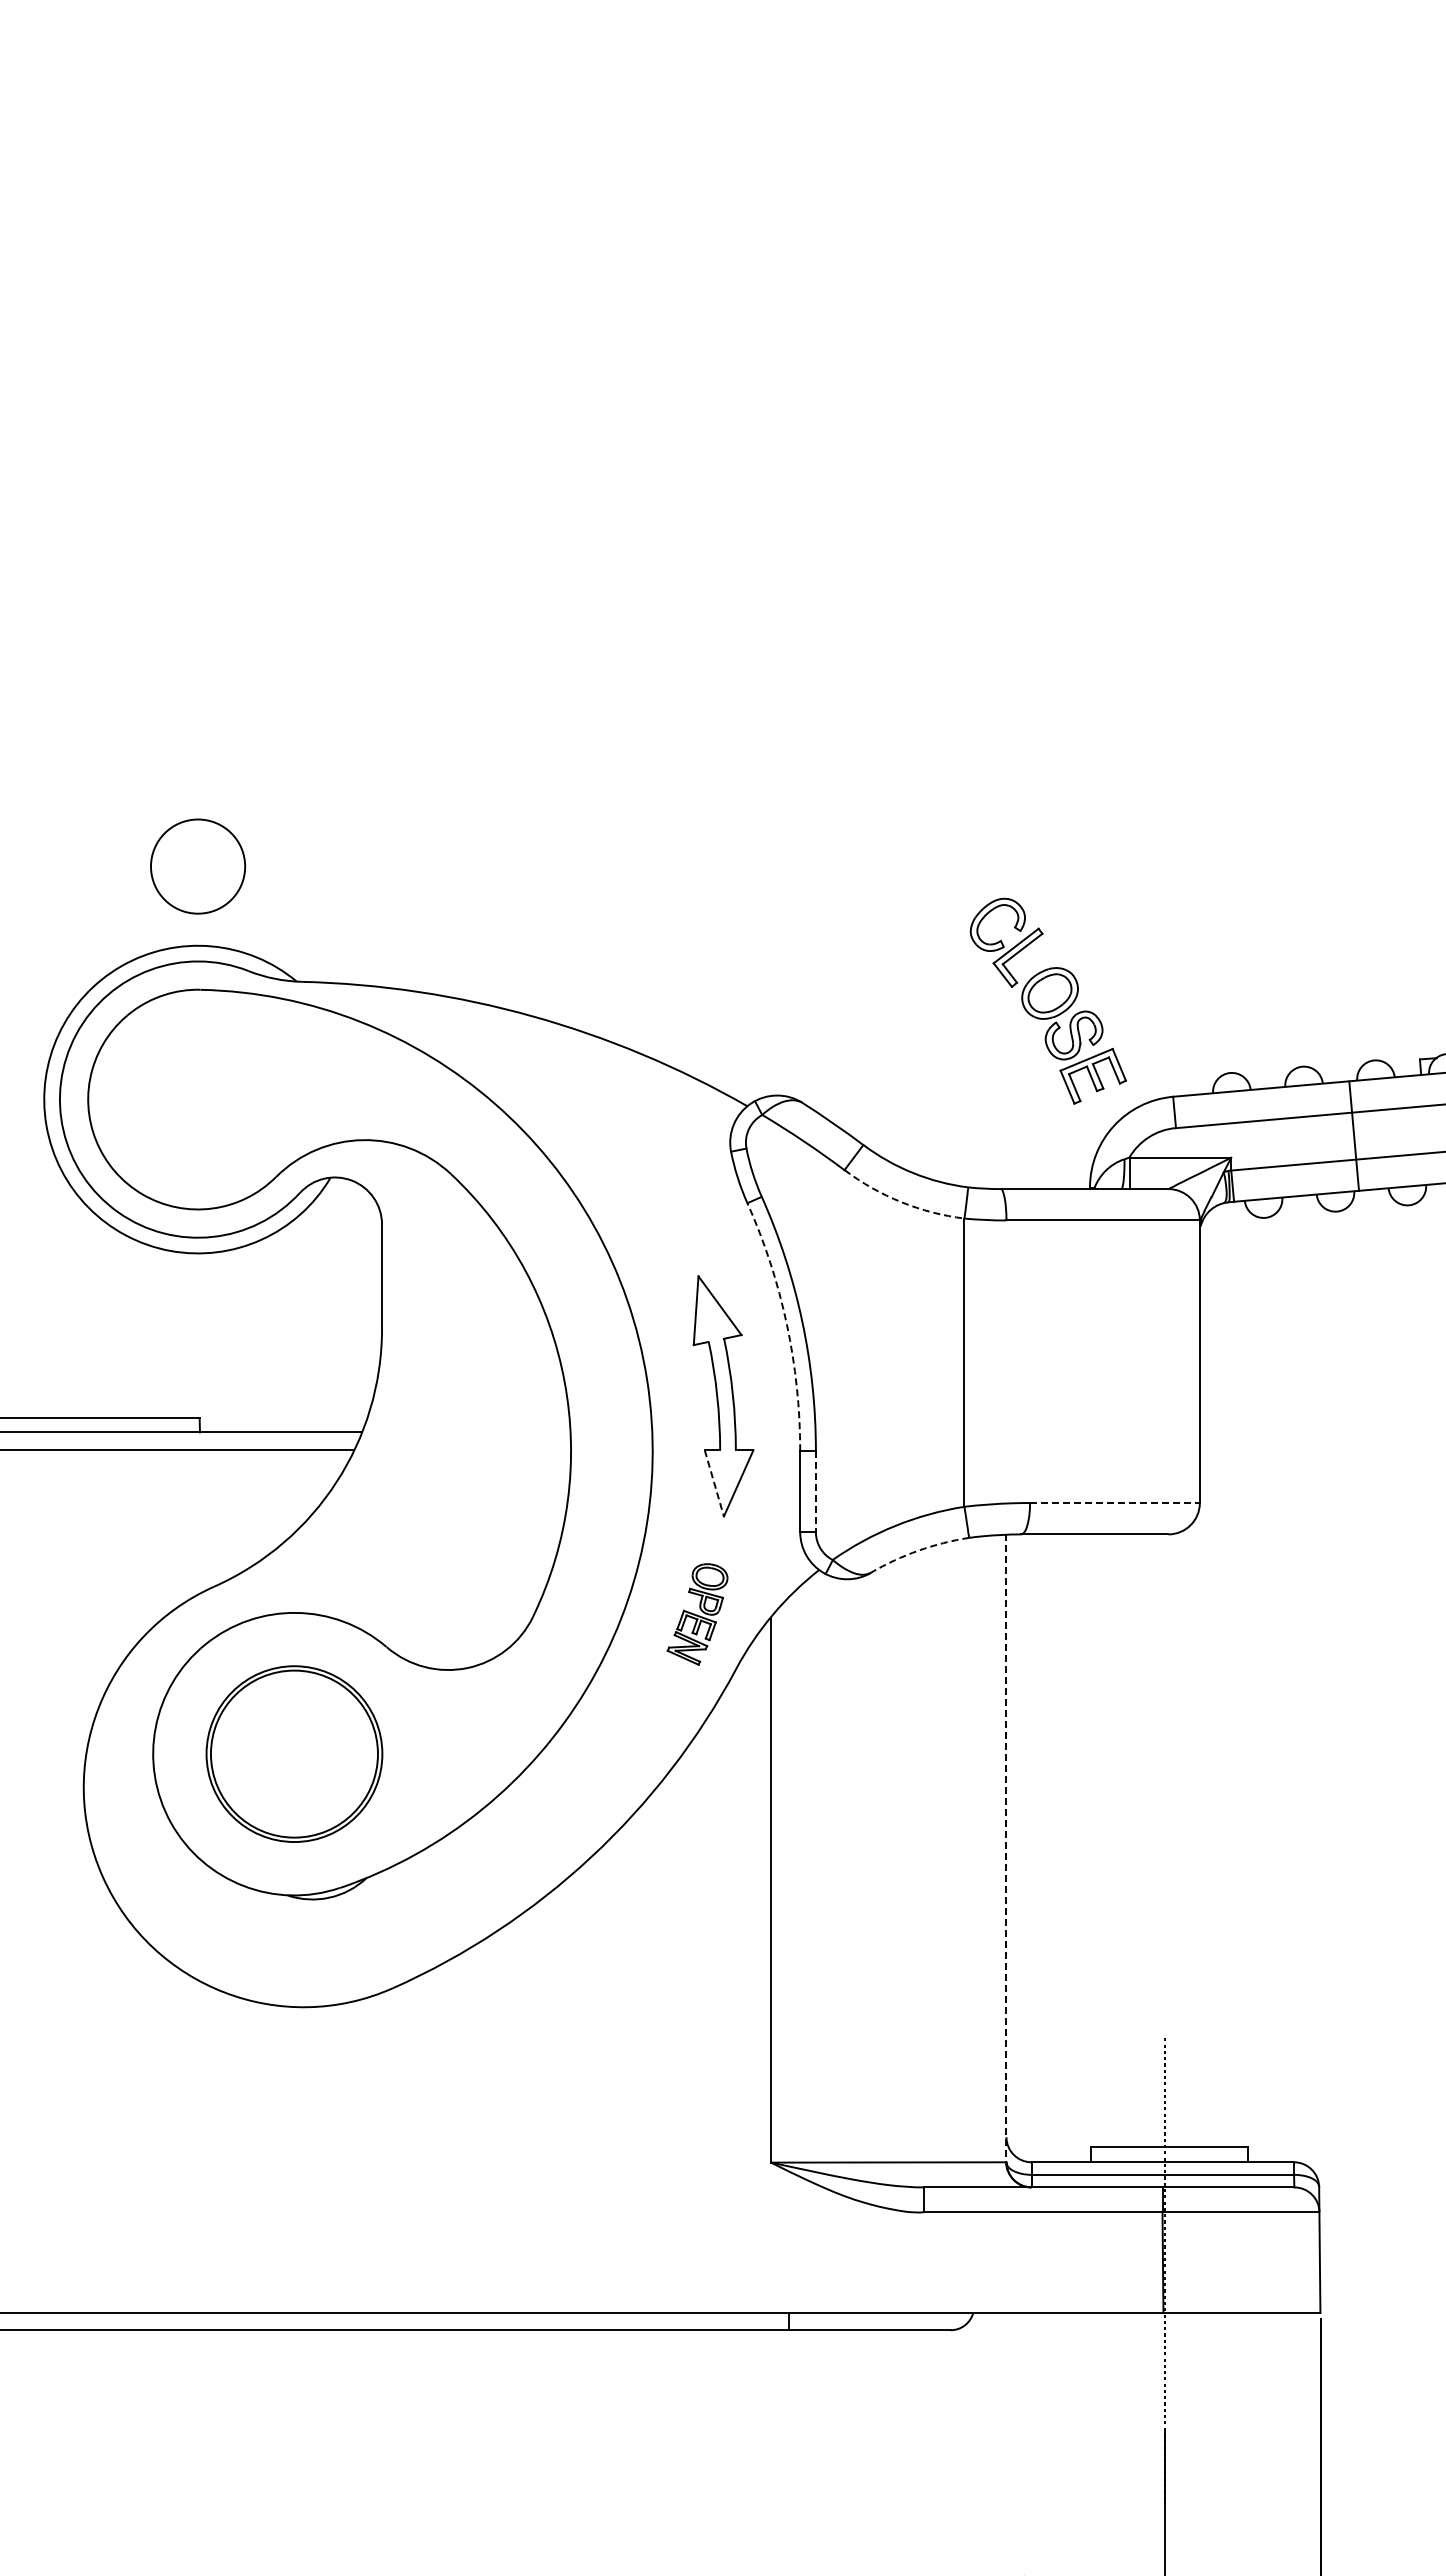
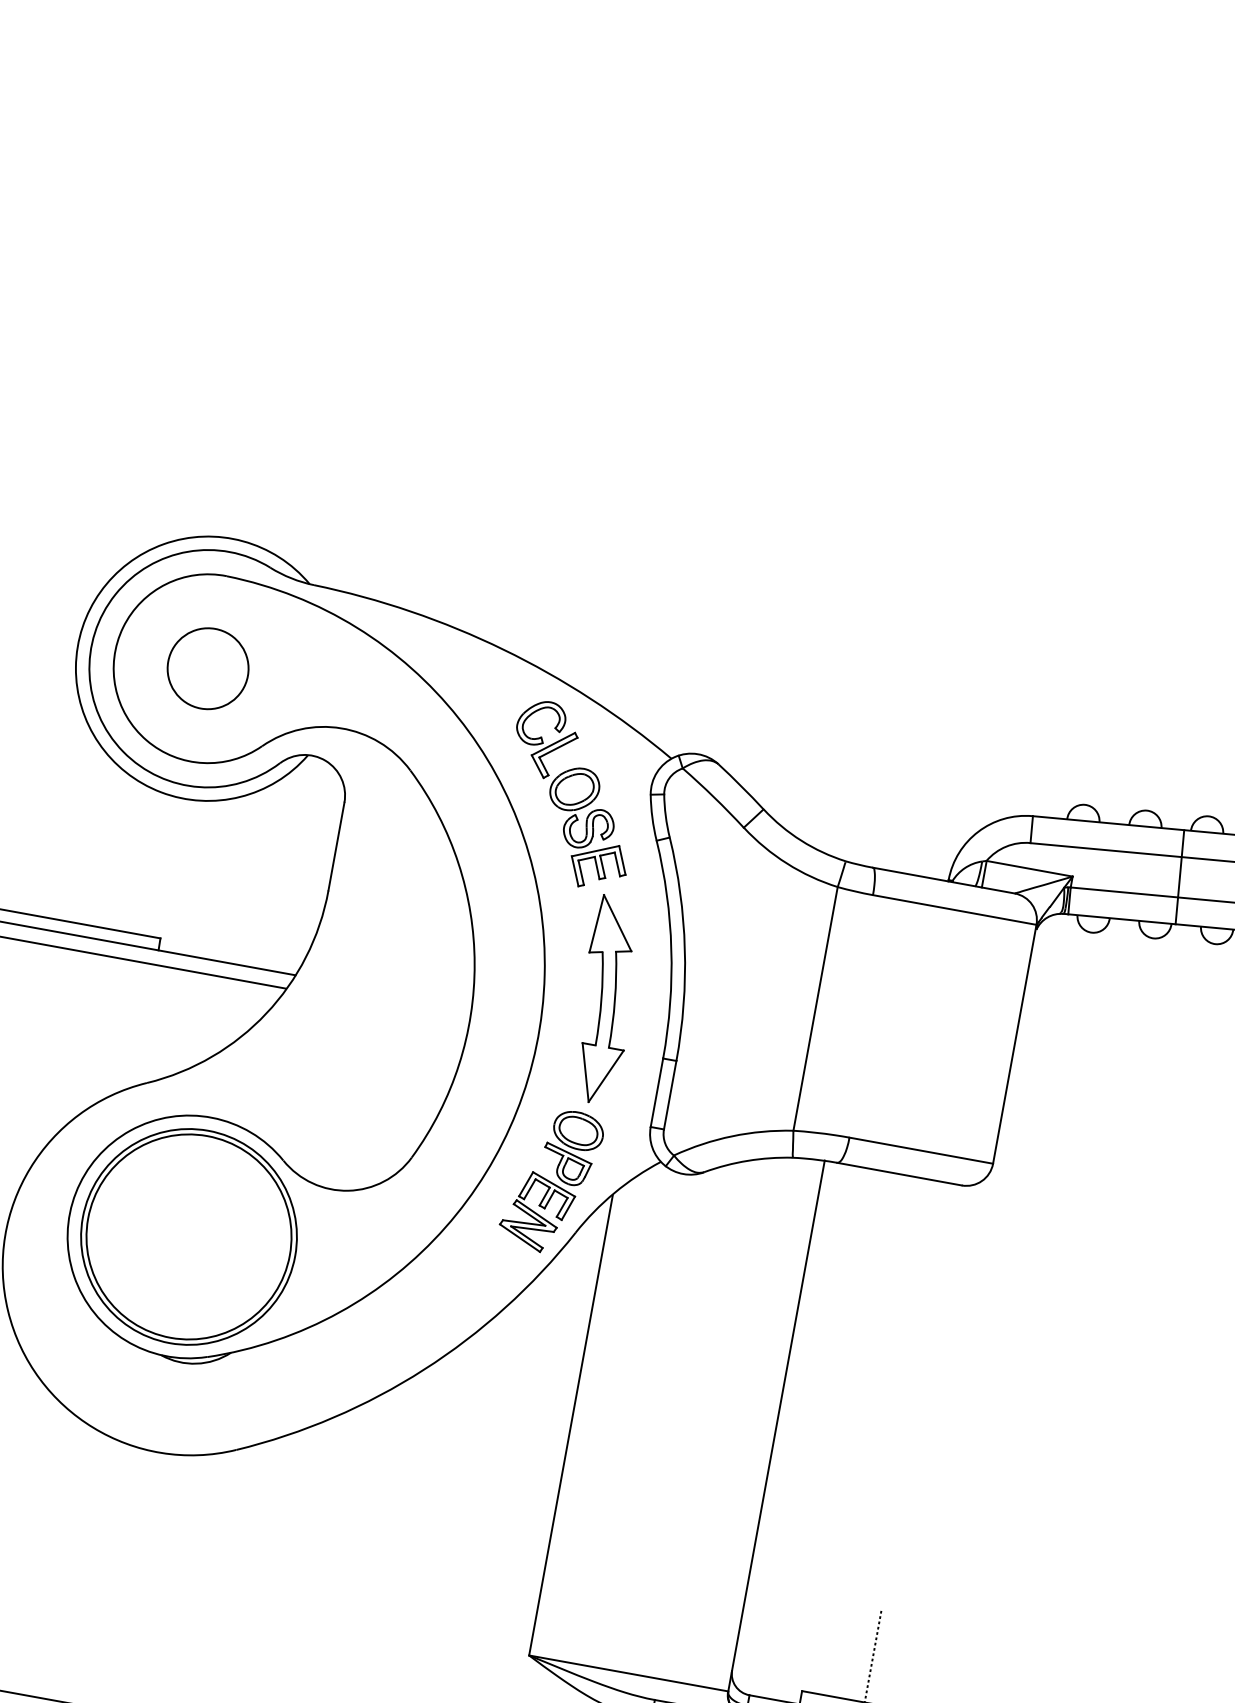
circle: (198, 866) -> (208, 668), moved
part: (1047, 1000) -> (571, 794), moved
arc: (901, 1202) -> (787, 863), dashed -> solid
arc: (786, 1324) -> (671, 949), dashed -> solid
line: (714, 1483) -> (585, 1072), dashed -> solid
line: (815, 1492) -> (669, 1095), dashed -> solid
line: (1114, 1503) -> (920, 1151), dashed -> solid
arc: (918, 1550) -> (747, 1160), dashed -> solid
part: (697, 1614) -> (551, 1180), size x1.67
part: (294, 1753) -> (189, 1236), size x1.43
line: (1006, 1848) -> (776, 1426), dashed -> solid

